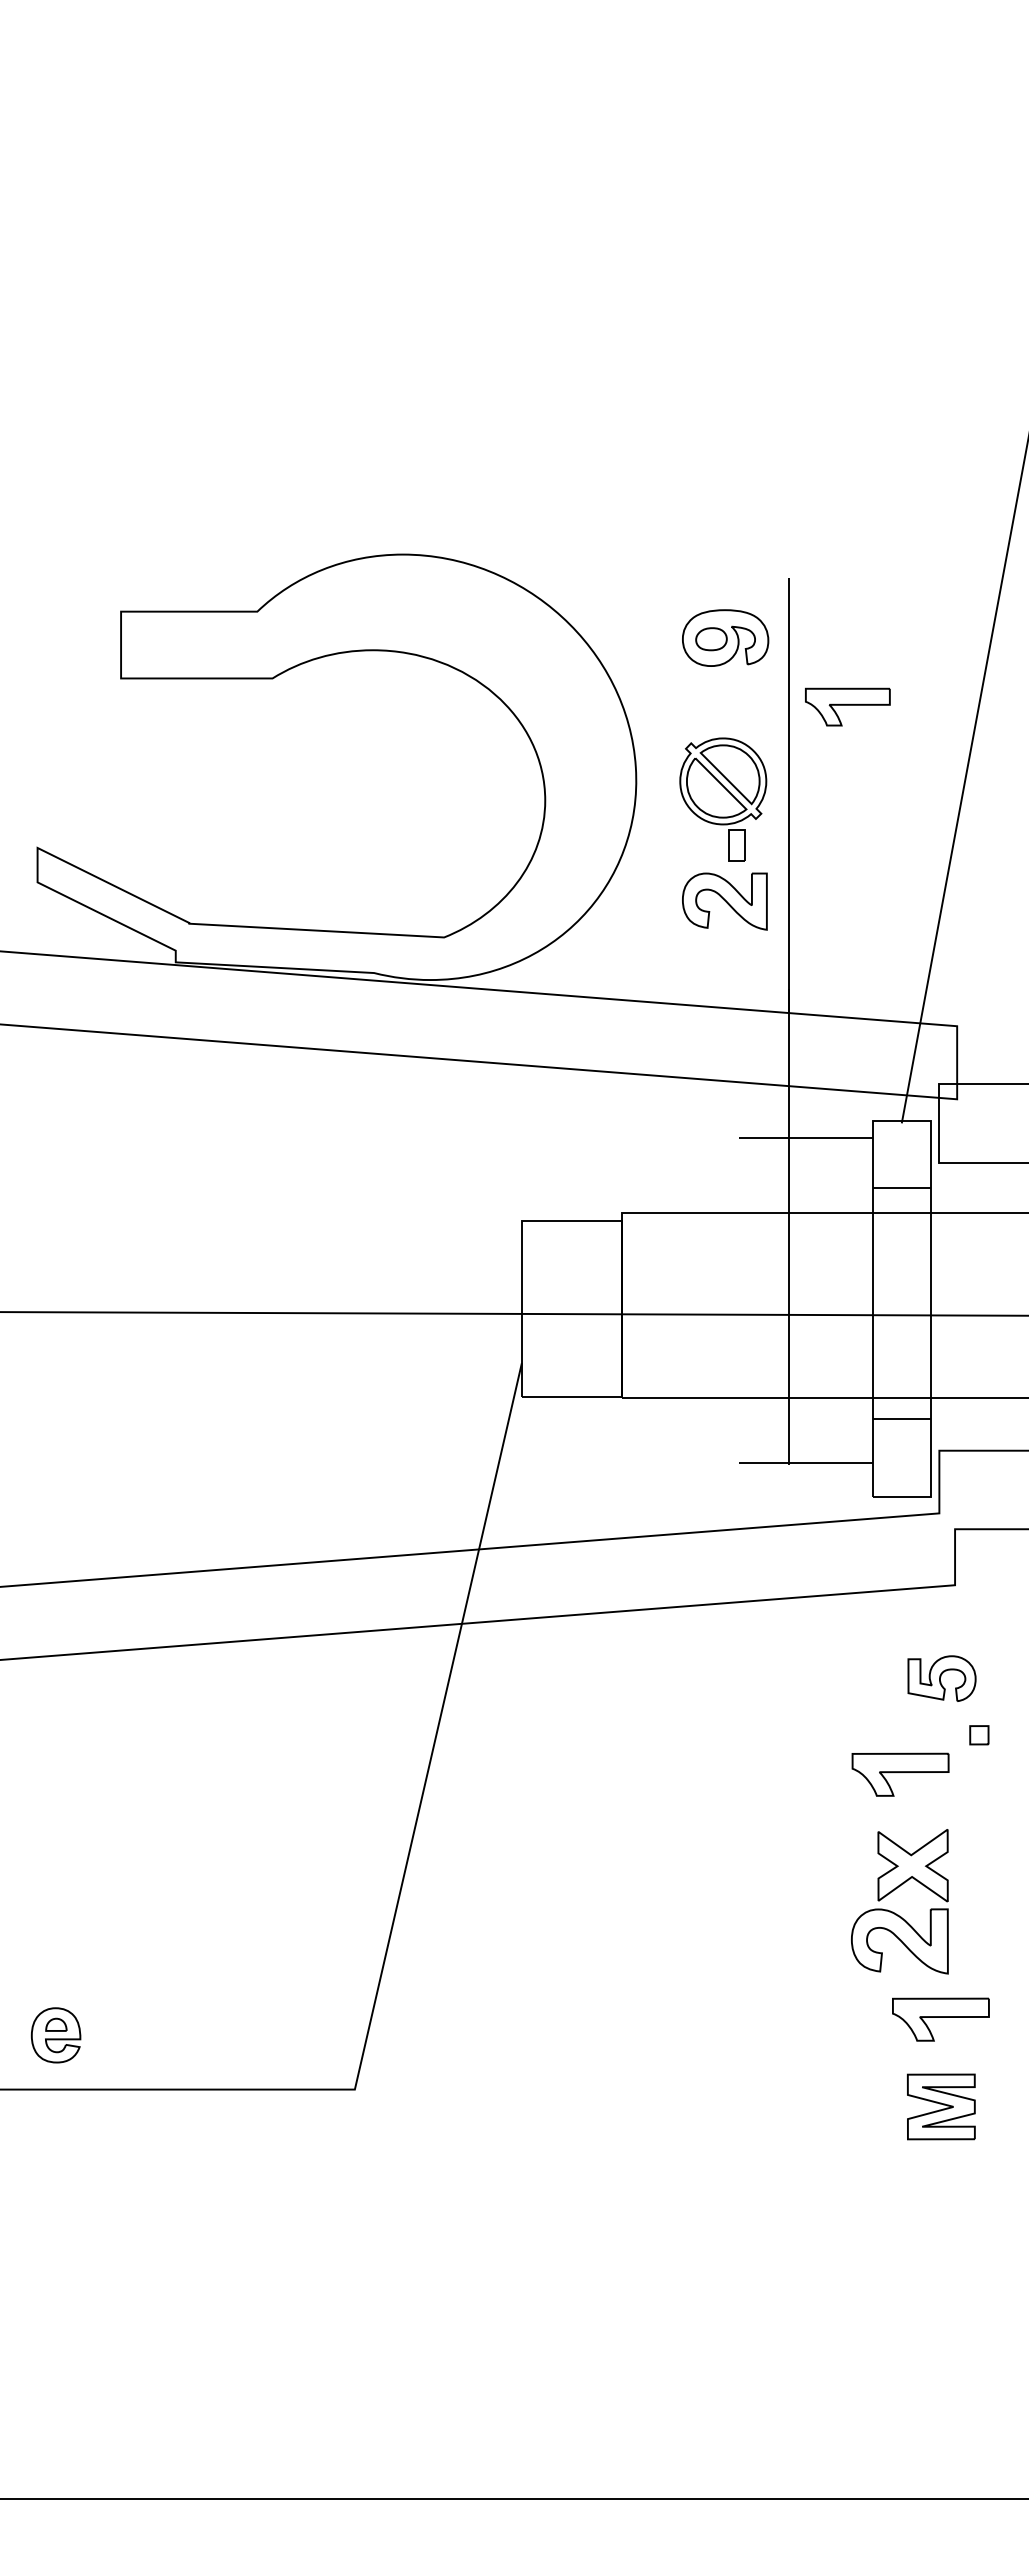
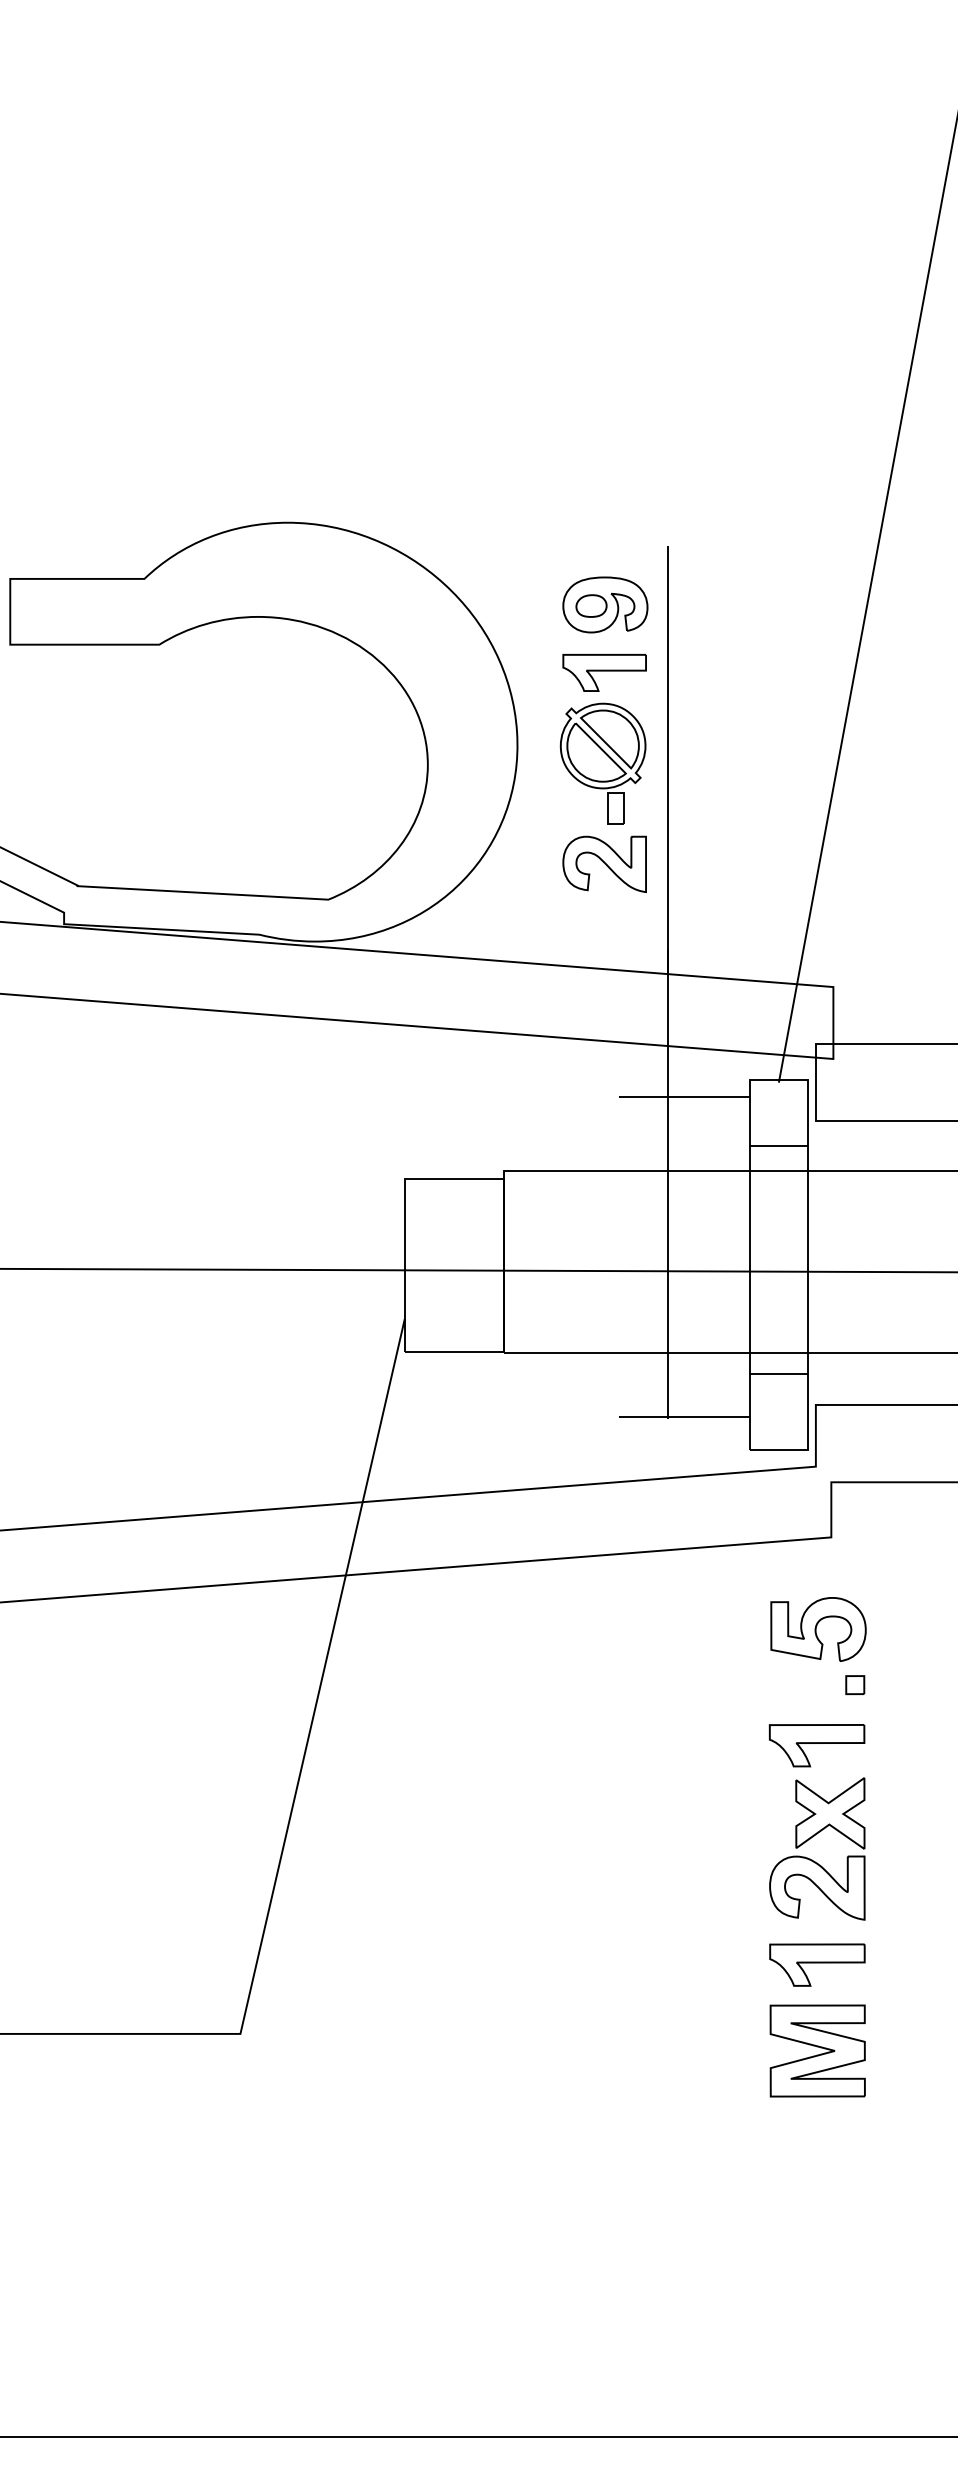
part: (847, 706) -> (604, 672), moved
part: (941, 1678) -> (817, 1629), size x1.43
part: (900, 1774) -> (816, 1745), moved
part: (892, 1892) -> (810, 1839), moved
part: (941, 2106) -> (817, 2050), size x1.43

